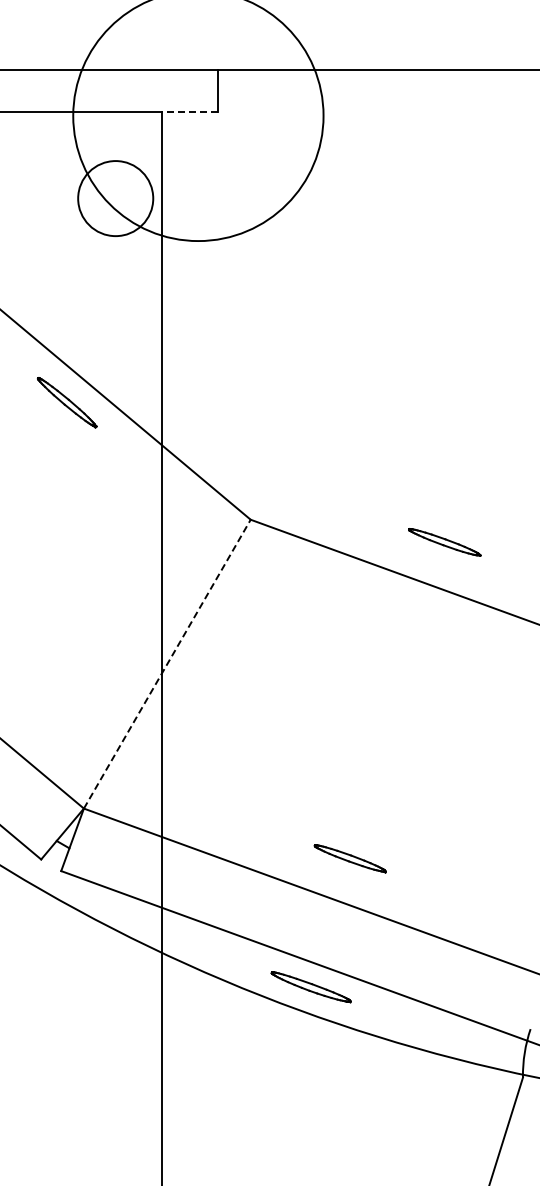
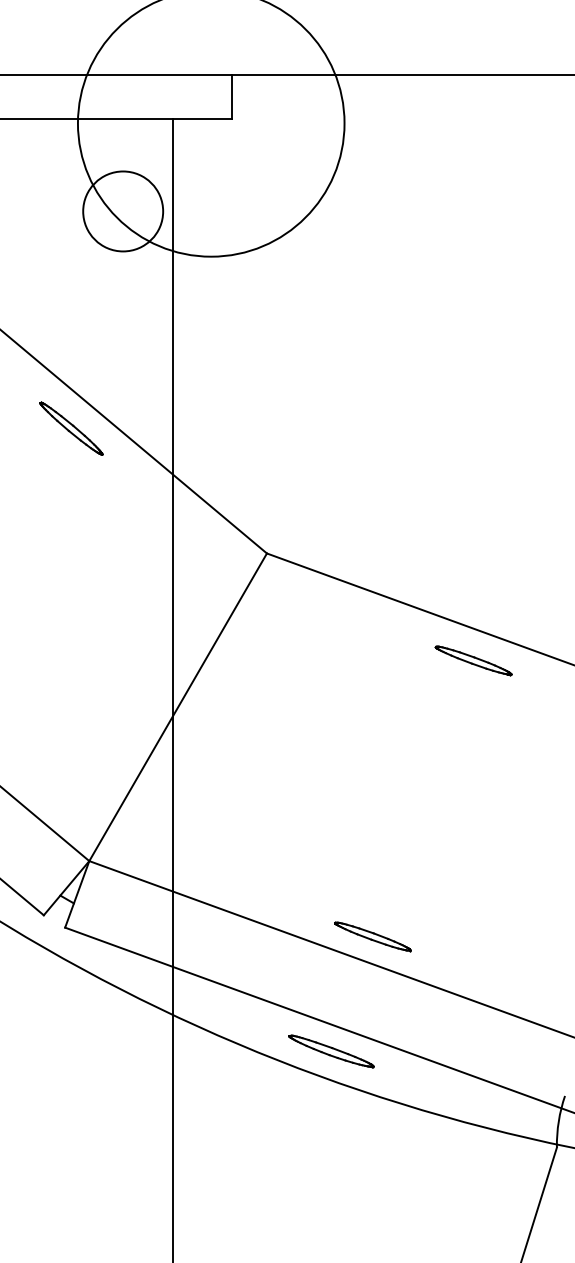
line: (190, 112) -> (202, 119), dashed -> solid
part: (444, 542) -> (473, 660), moved
line: (167, 664) -> (178, 707), dashed -> solid
part: (349, 858) -> (372, 936), moved

